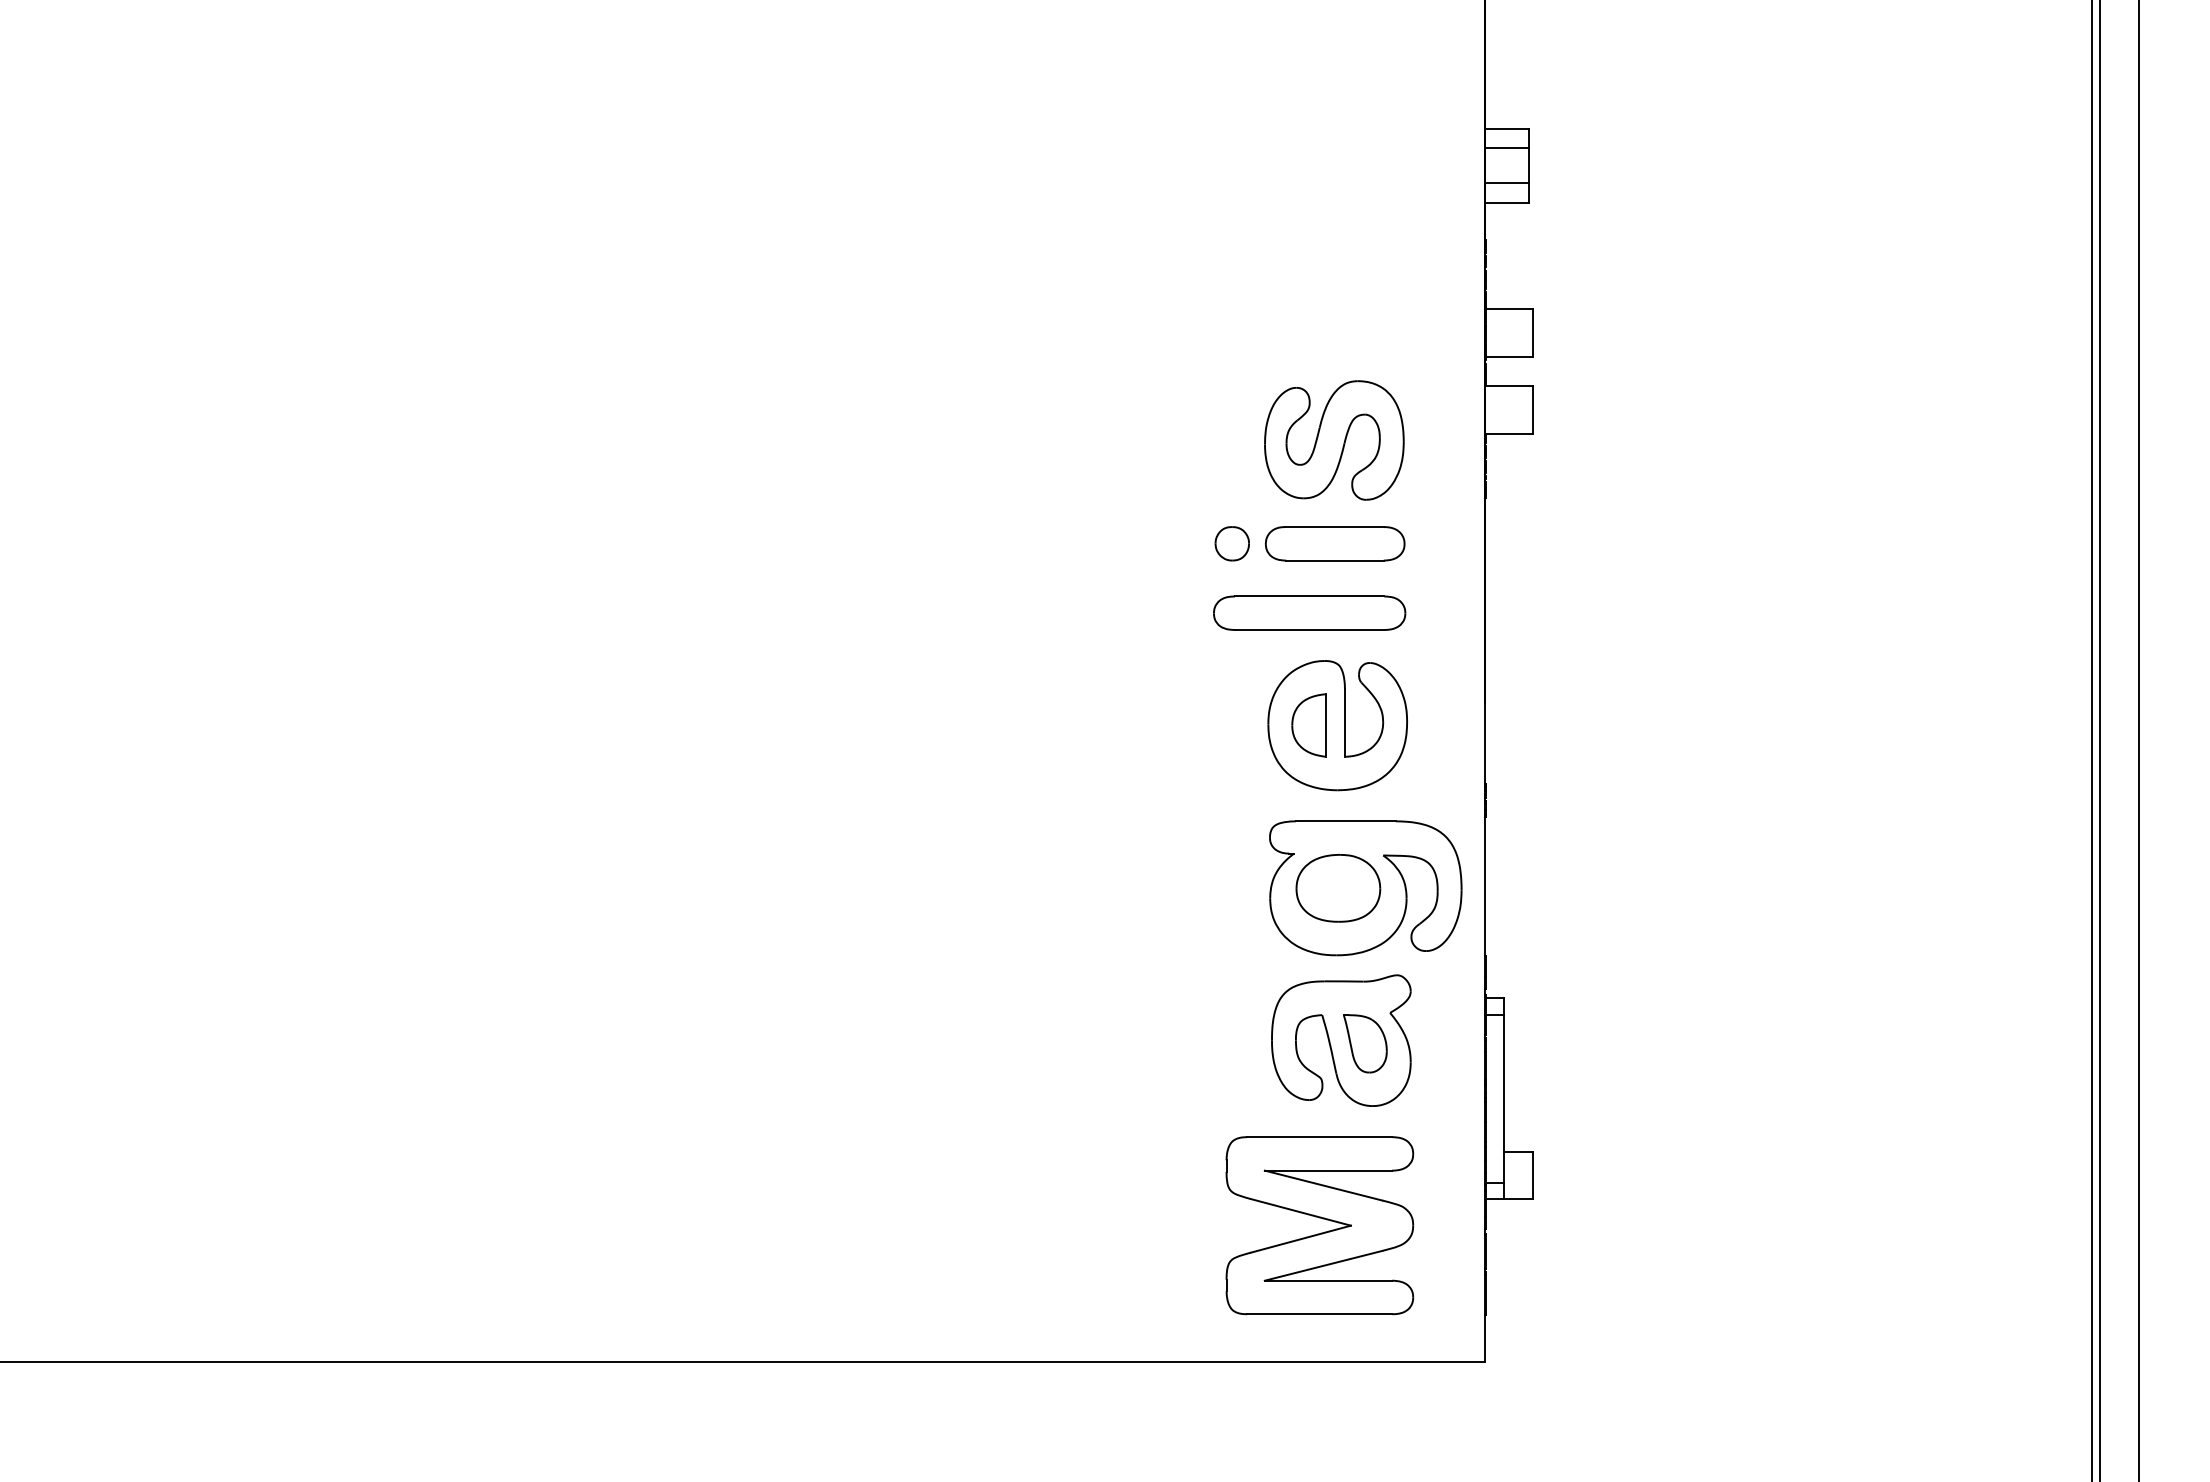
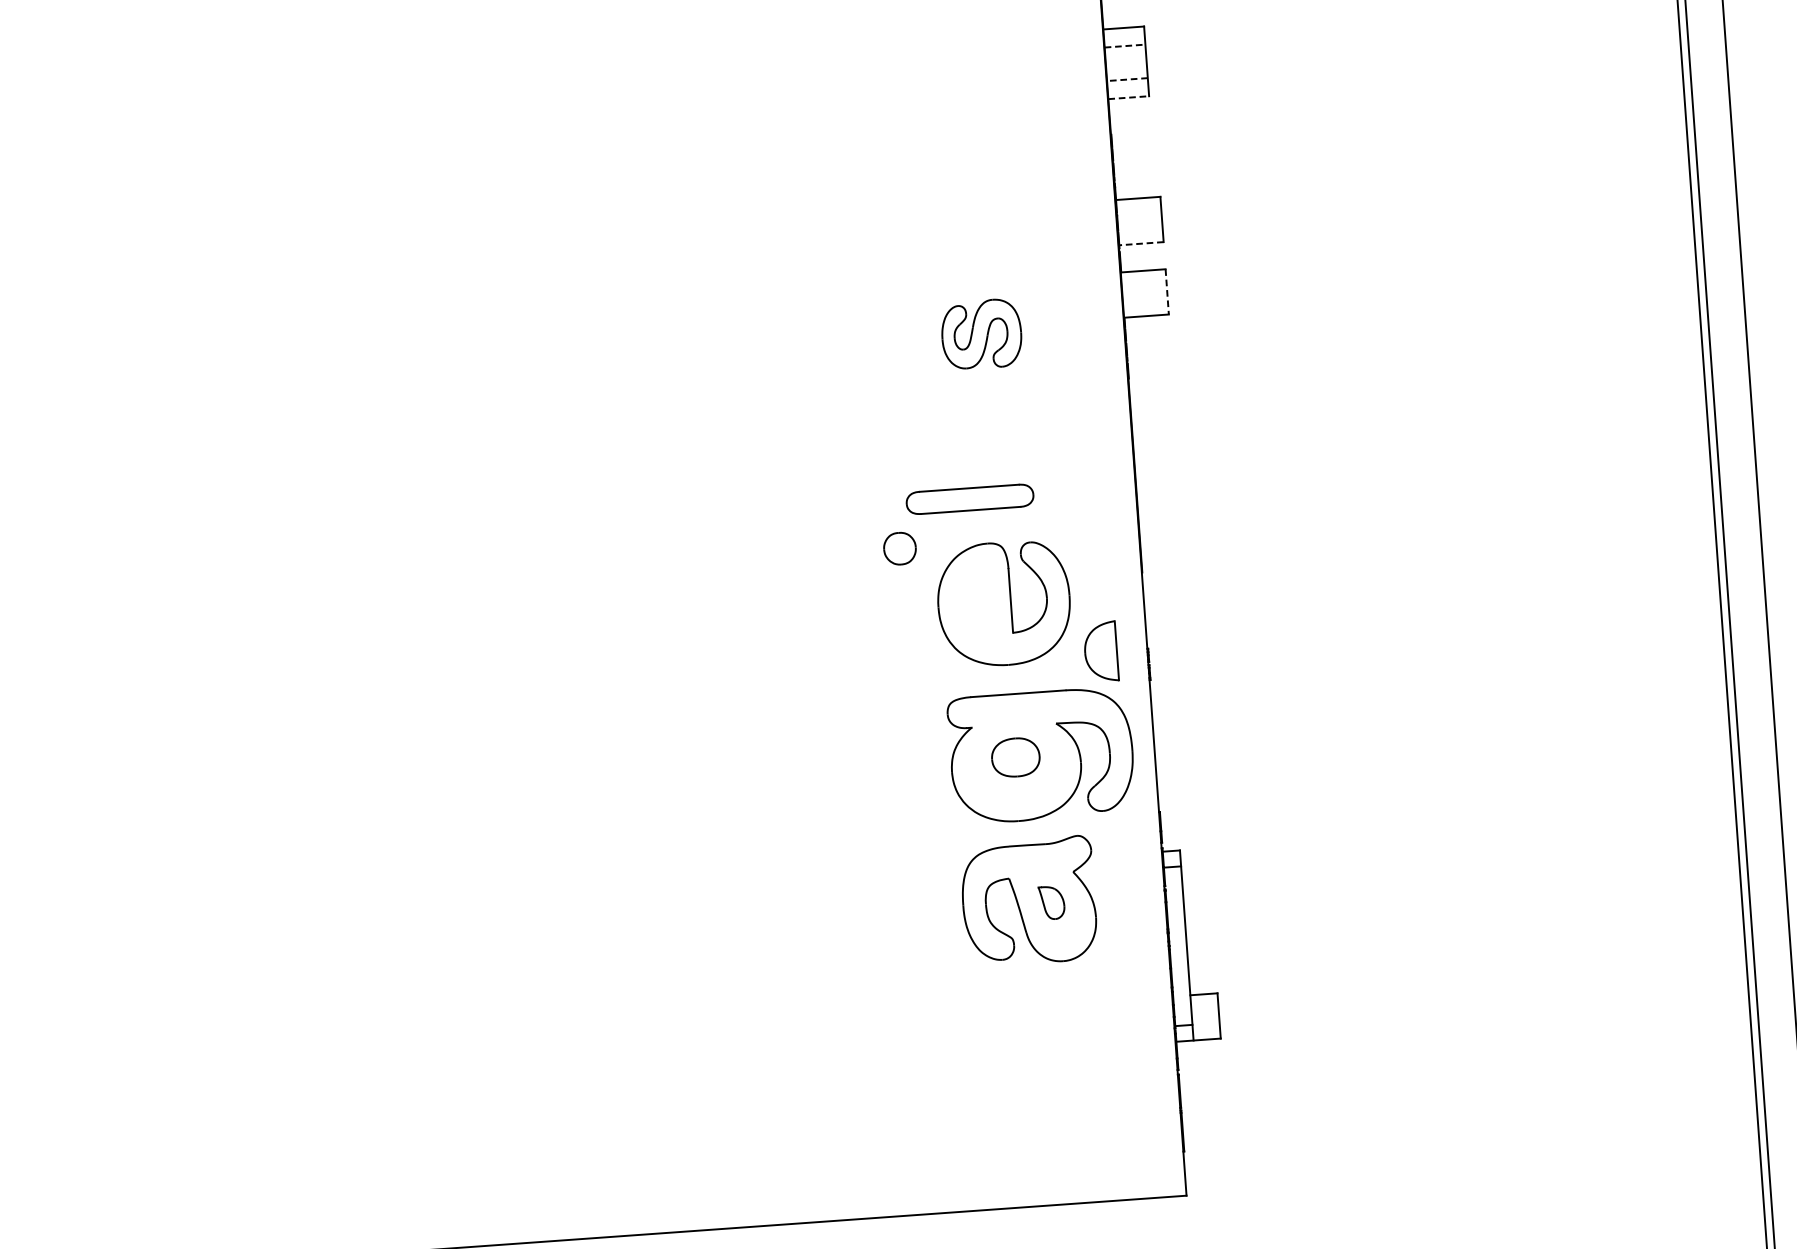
line: (1506, 148) -> (1124, 46), solid -> dashed
line: (1506, 183) -> (1127, 79), solid -> dashed
line: (1506, 202) -> (1128, 97), solid -> dashed
line: (1508, 357) -> (1140, 244), solid -> dashed
line: (1532, 409) -> (1166, 291), solid -> dashed
part: (1334, 440) -> (981, 334), size x0.6
part: (1231, 543) -> (899, 548), moved
part: (1334, 543) -> (988, 431), removed
part: (1309, 612) -> (969, 498), size x0.7
part: (1308, 725) -> (1100, 651), moved
part: (1338, 887) -> (1015, 756), size x0.6
part: (1365, 1043) -> (1051, 902), size x0.6
part: (1319, 1218) -> (1020, 1071), removed

